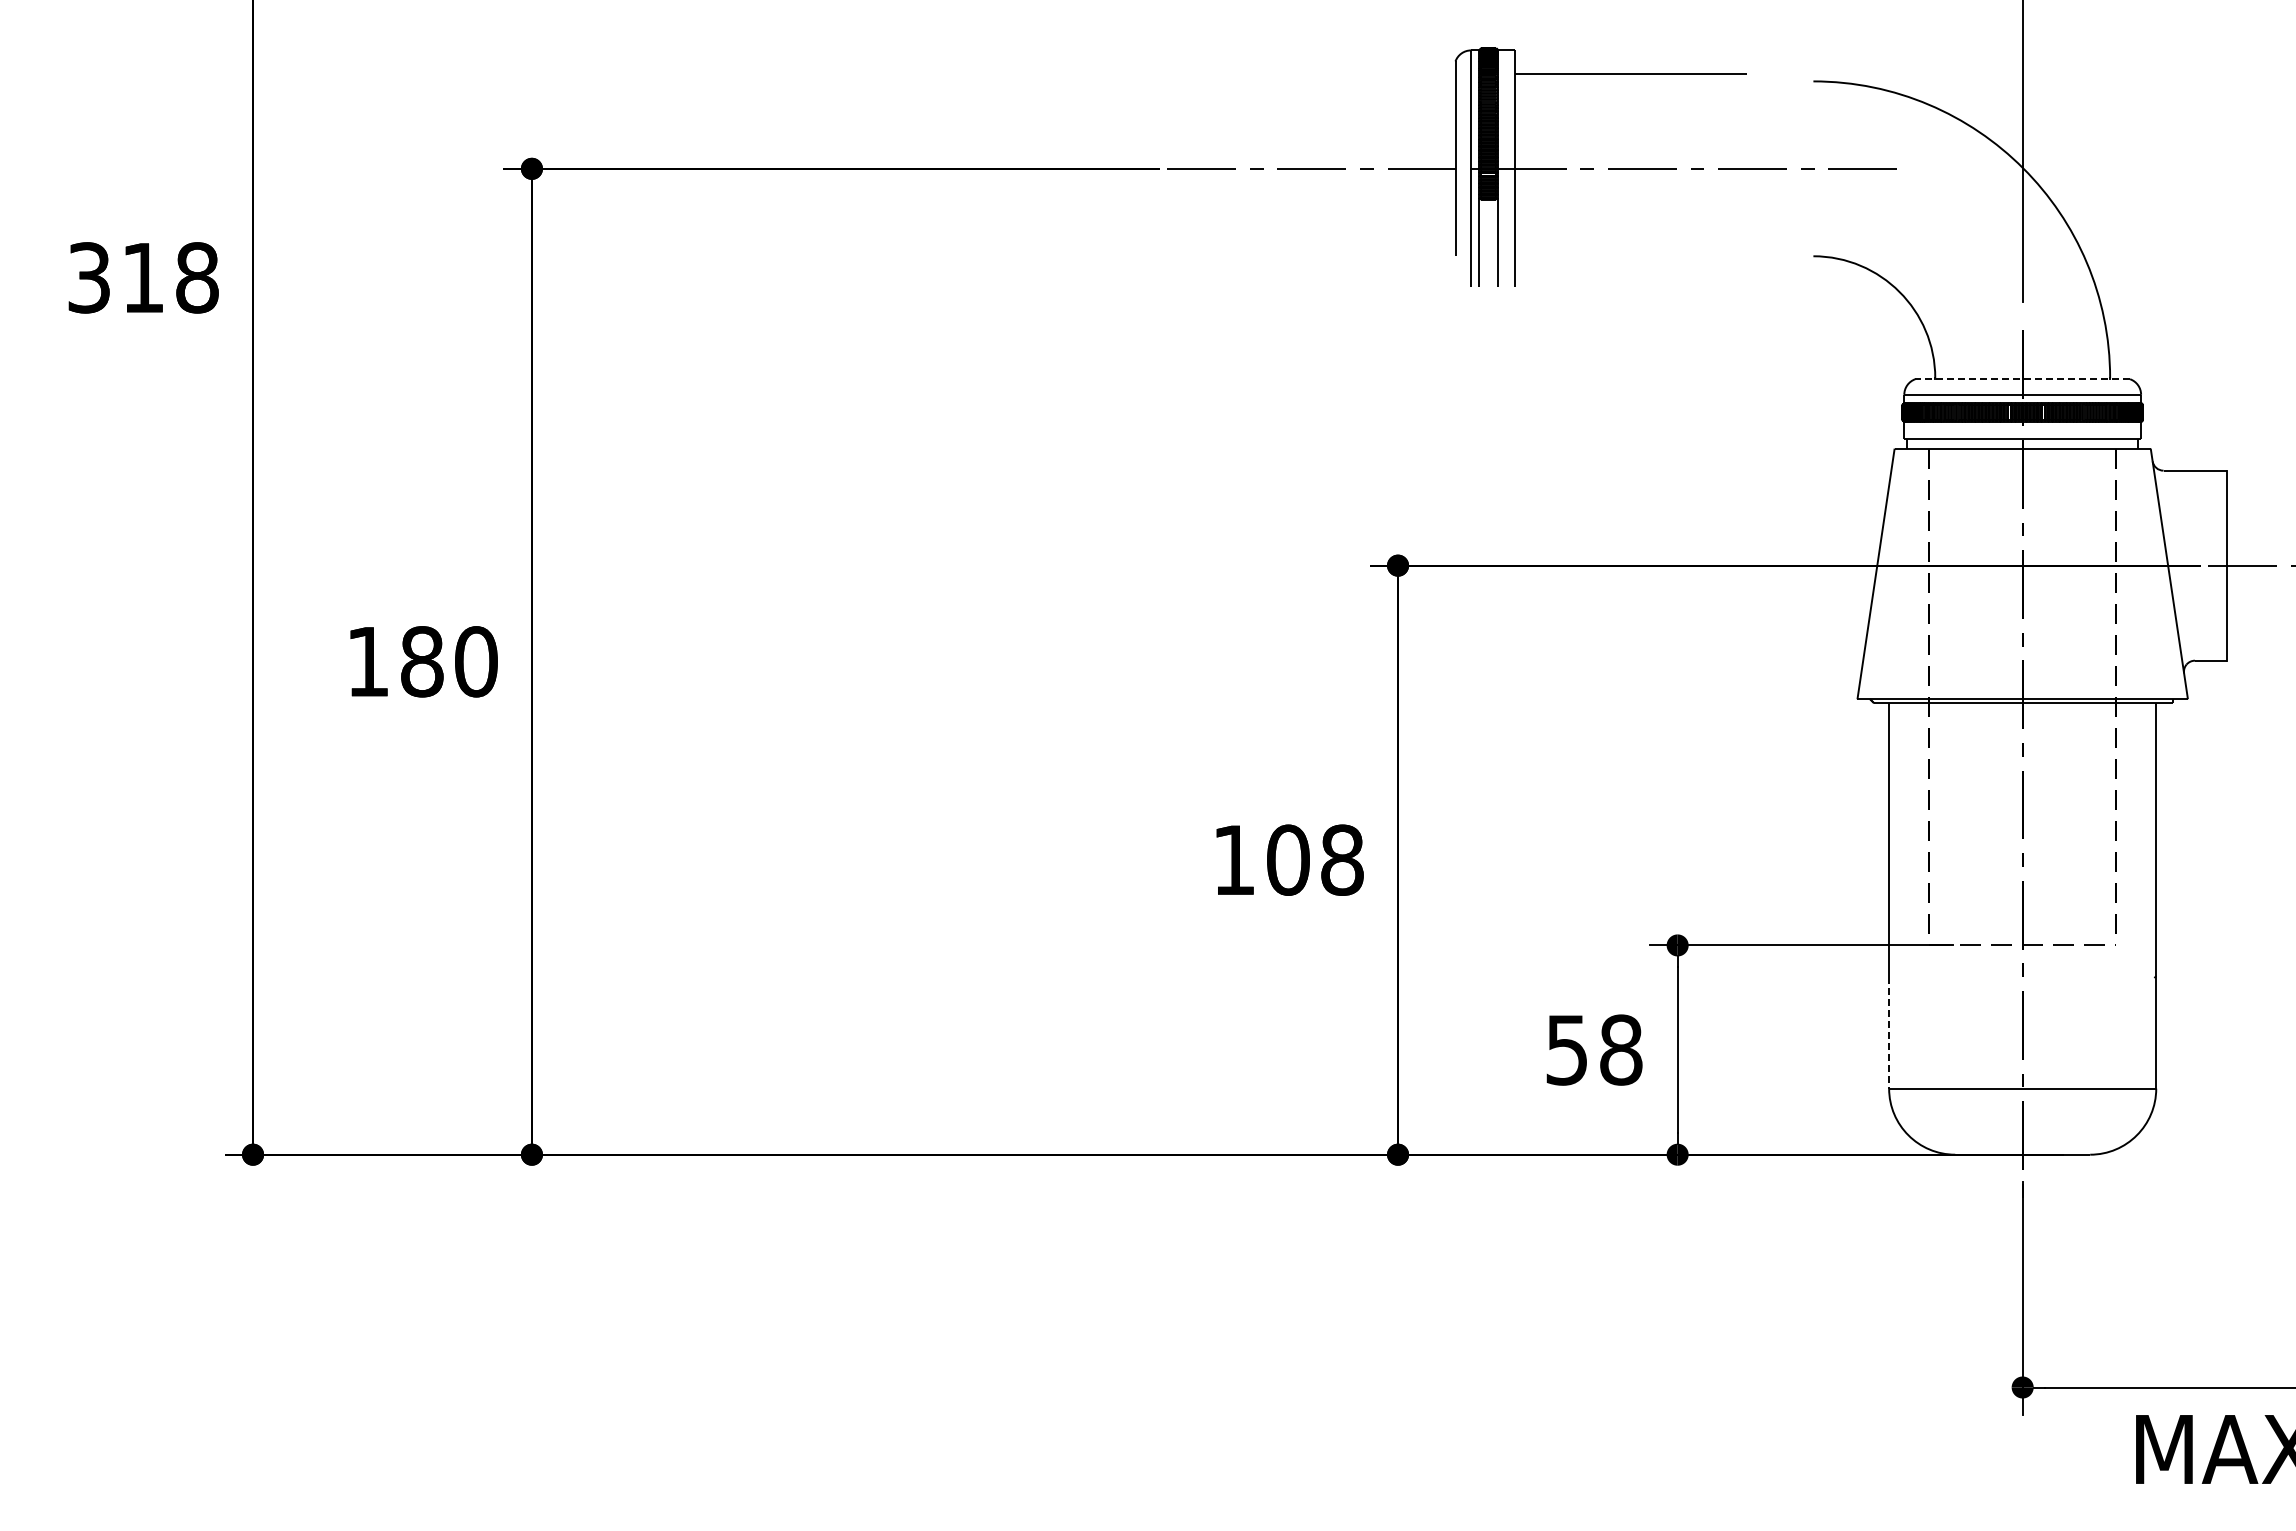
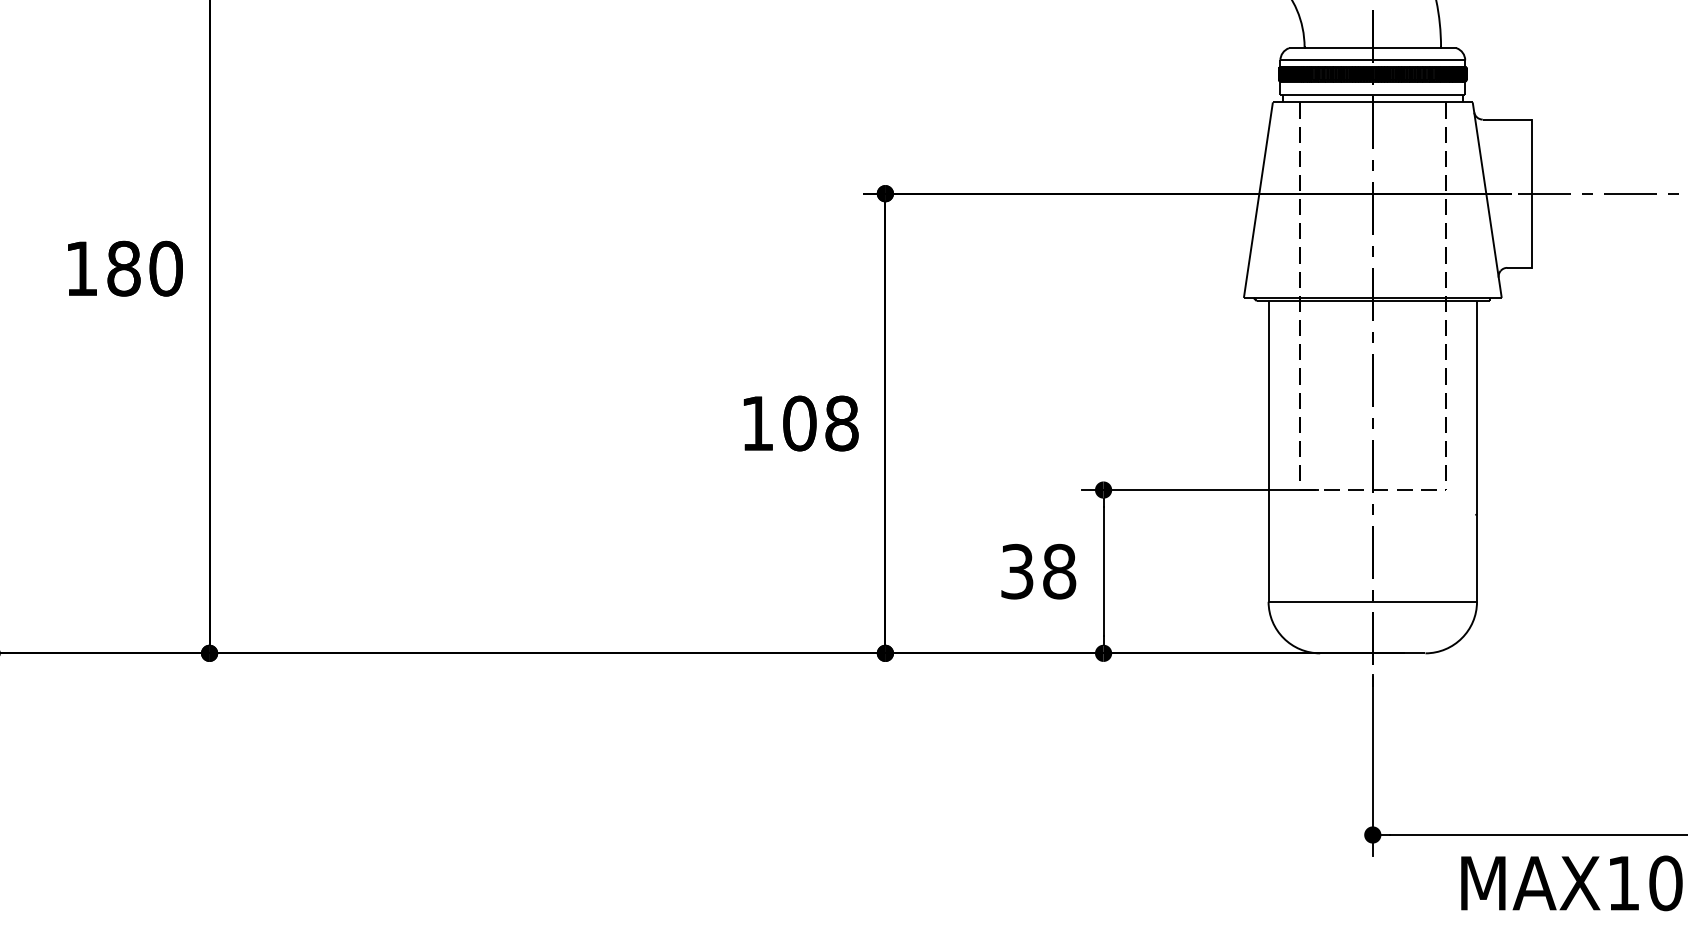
line: (2022, 379) -> (1372, 48), dashed -> solid
line: (1889, 1032) -> (1268, 557), dashed -> solid
text: (1567, 1049) -> (1017, 571), 58 -> 38

